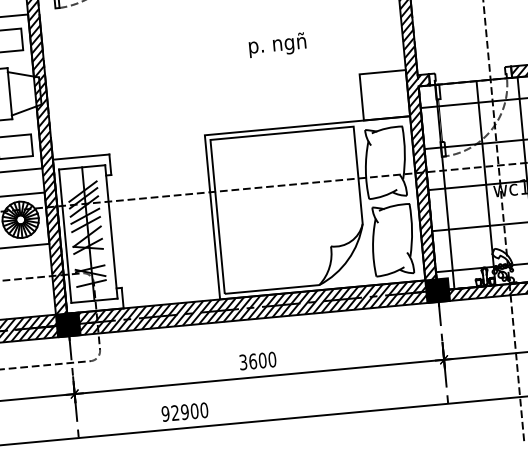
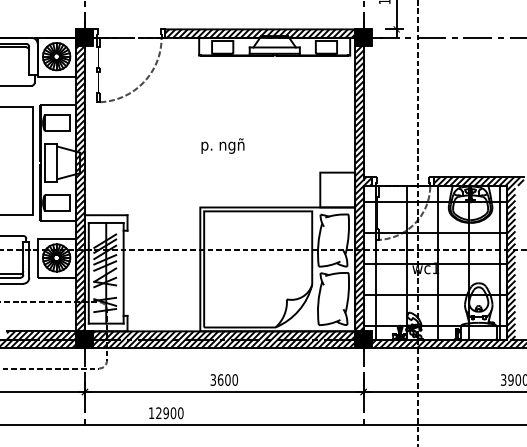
text: (276, 44) -> (222, 145), moved
text: (165, 414) -> (151, 413), 92900 -> 12900

